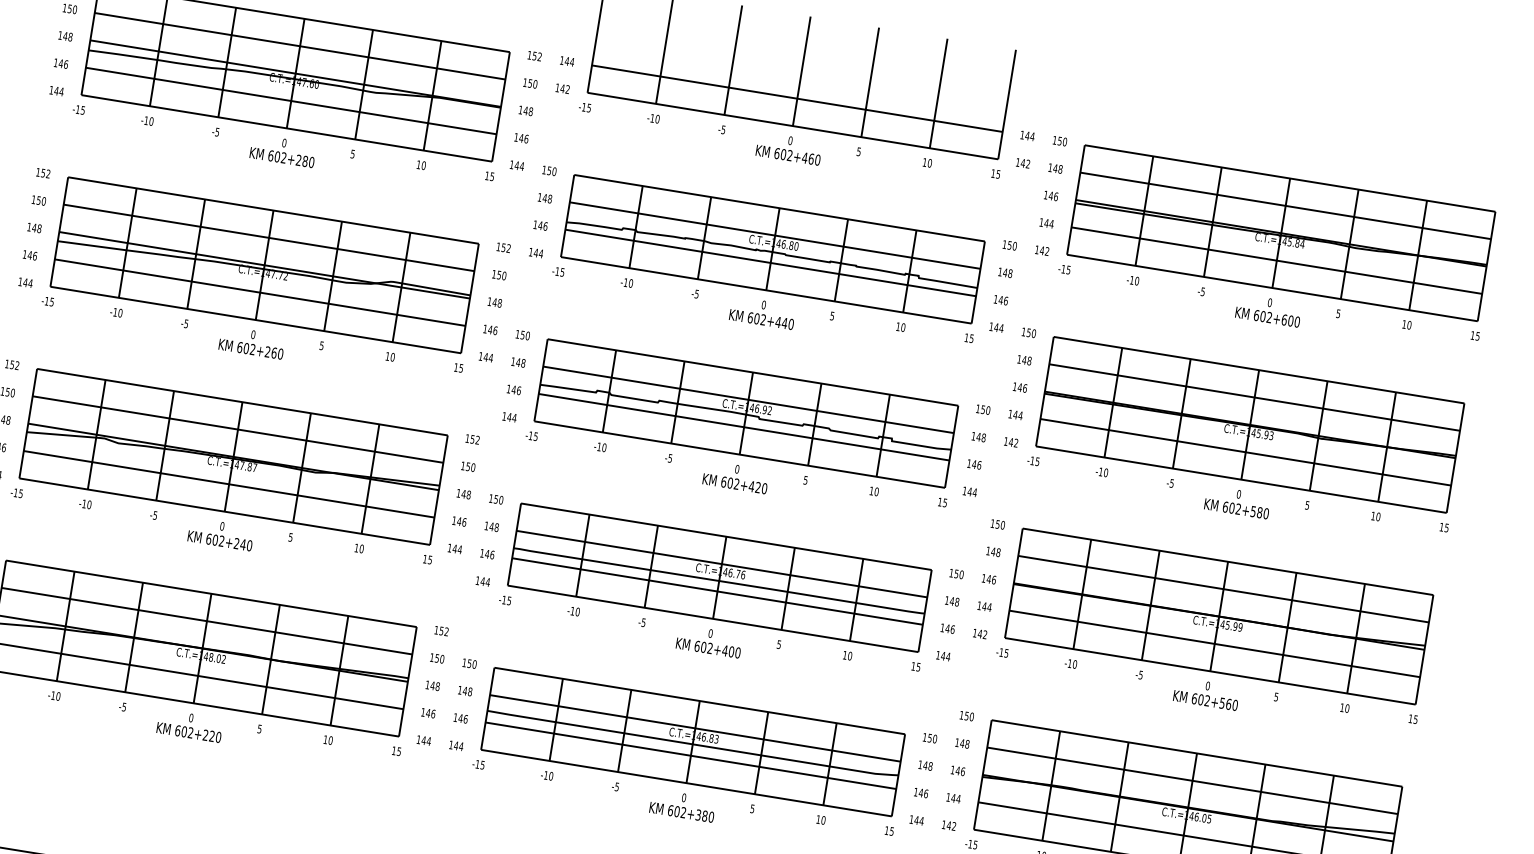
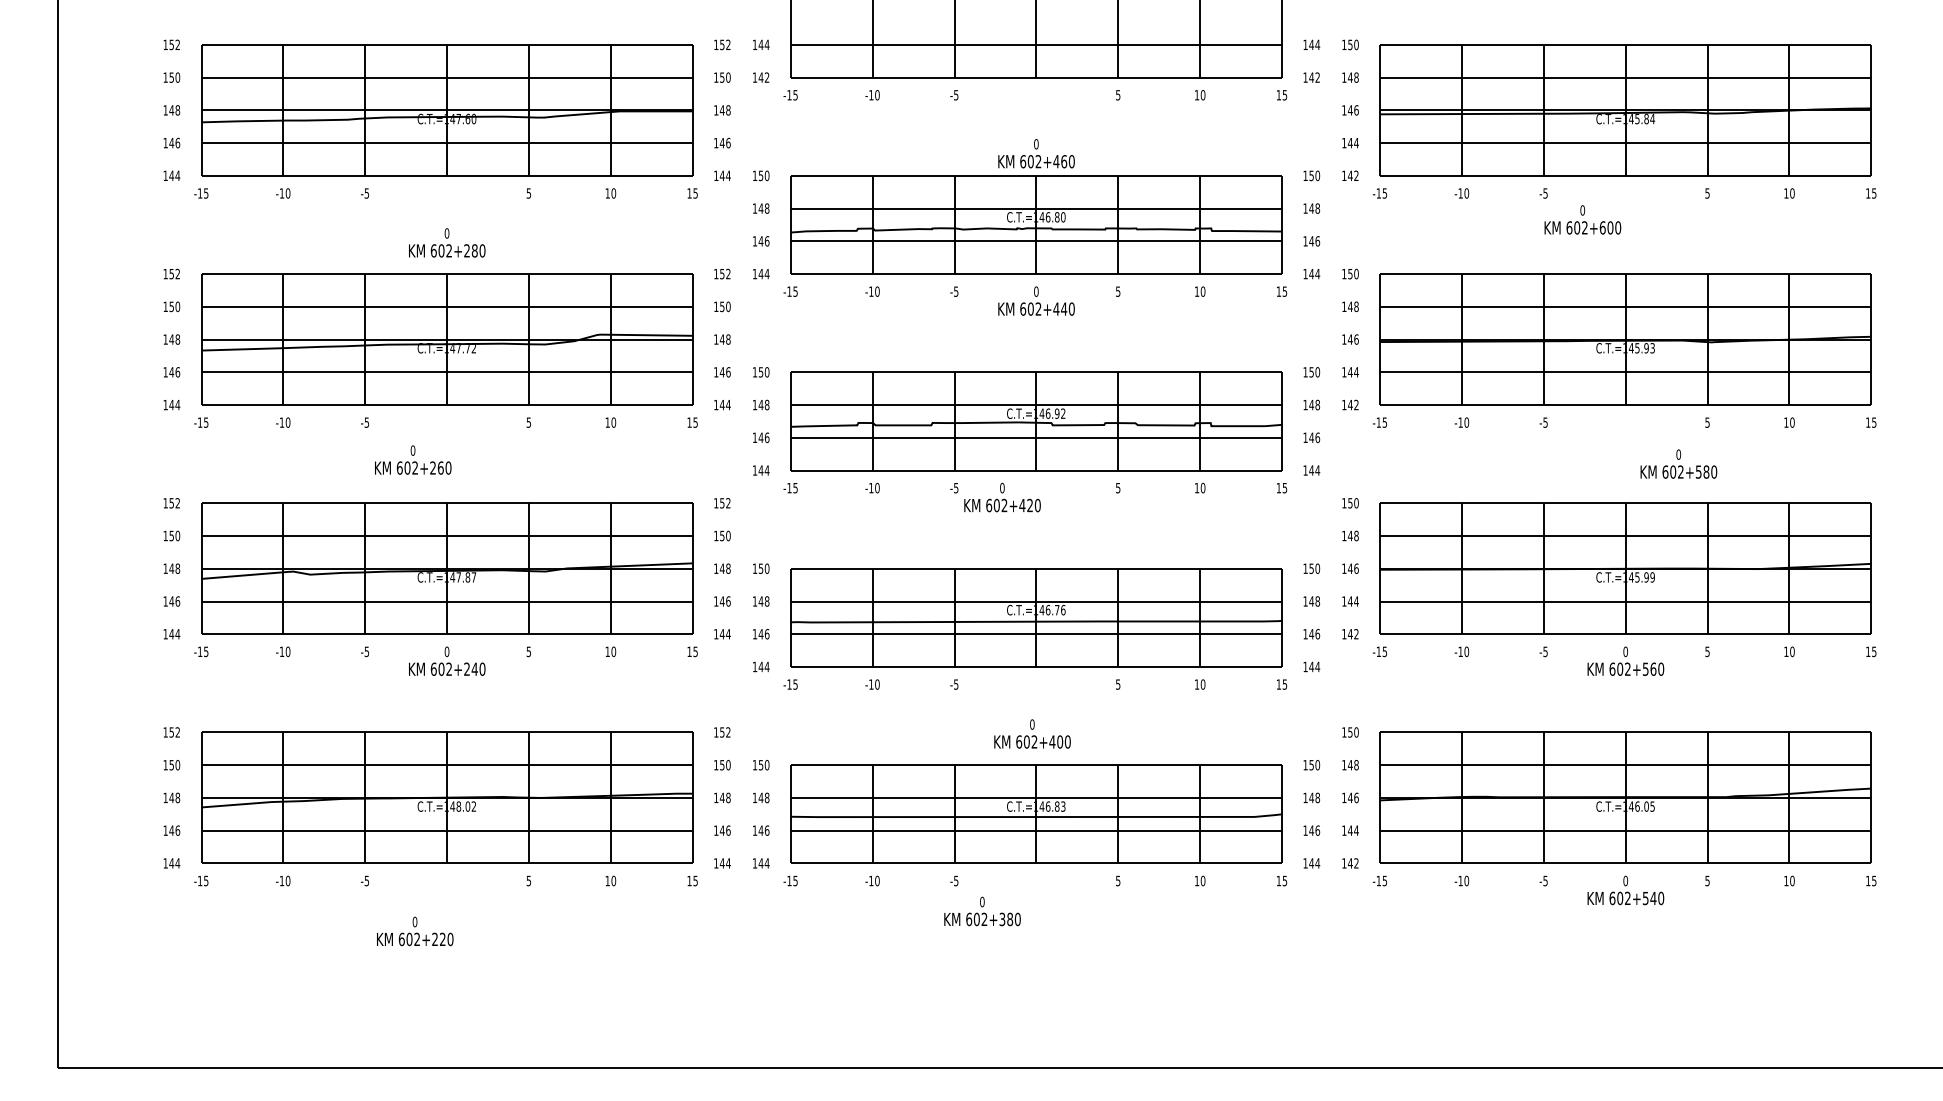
text: (789, 148) -> (1036, 153), moved
text: (283, 150) -> (447, 242), moved
text: (1268, 310) -> (1582, 219), moved
text: (252, 342) -> (413, 459), moved
text: (736, 477) -> (1002, 497), moved
text: (1237, 501) -> (1678, 463), moved
text: (709, 641) -> (1032, 733), moved
text: (190, 726) -> (415, 931), moved
text: (682, 805) -> (982, 911), moved

